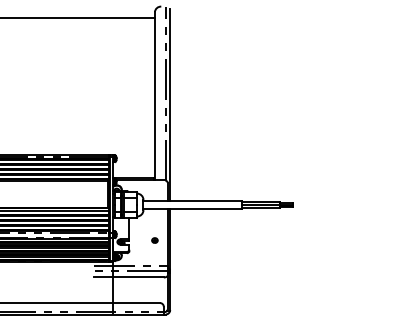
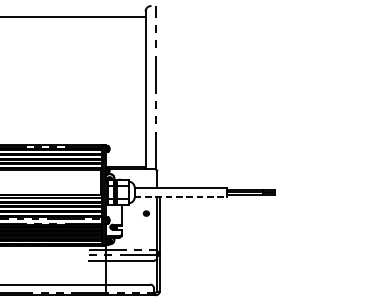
line: (170, 104) -> (160, 98), removed
line: (193, 209) -> (181, 196), solid -> dashed
part: (154, 240) -> (146, 213), moved

